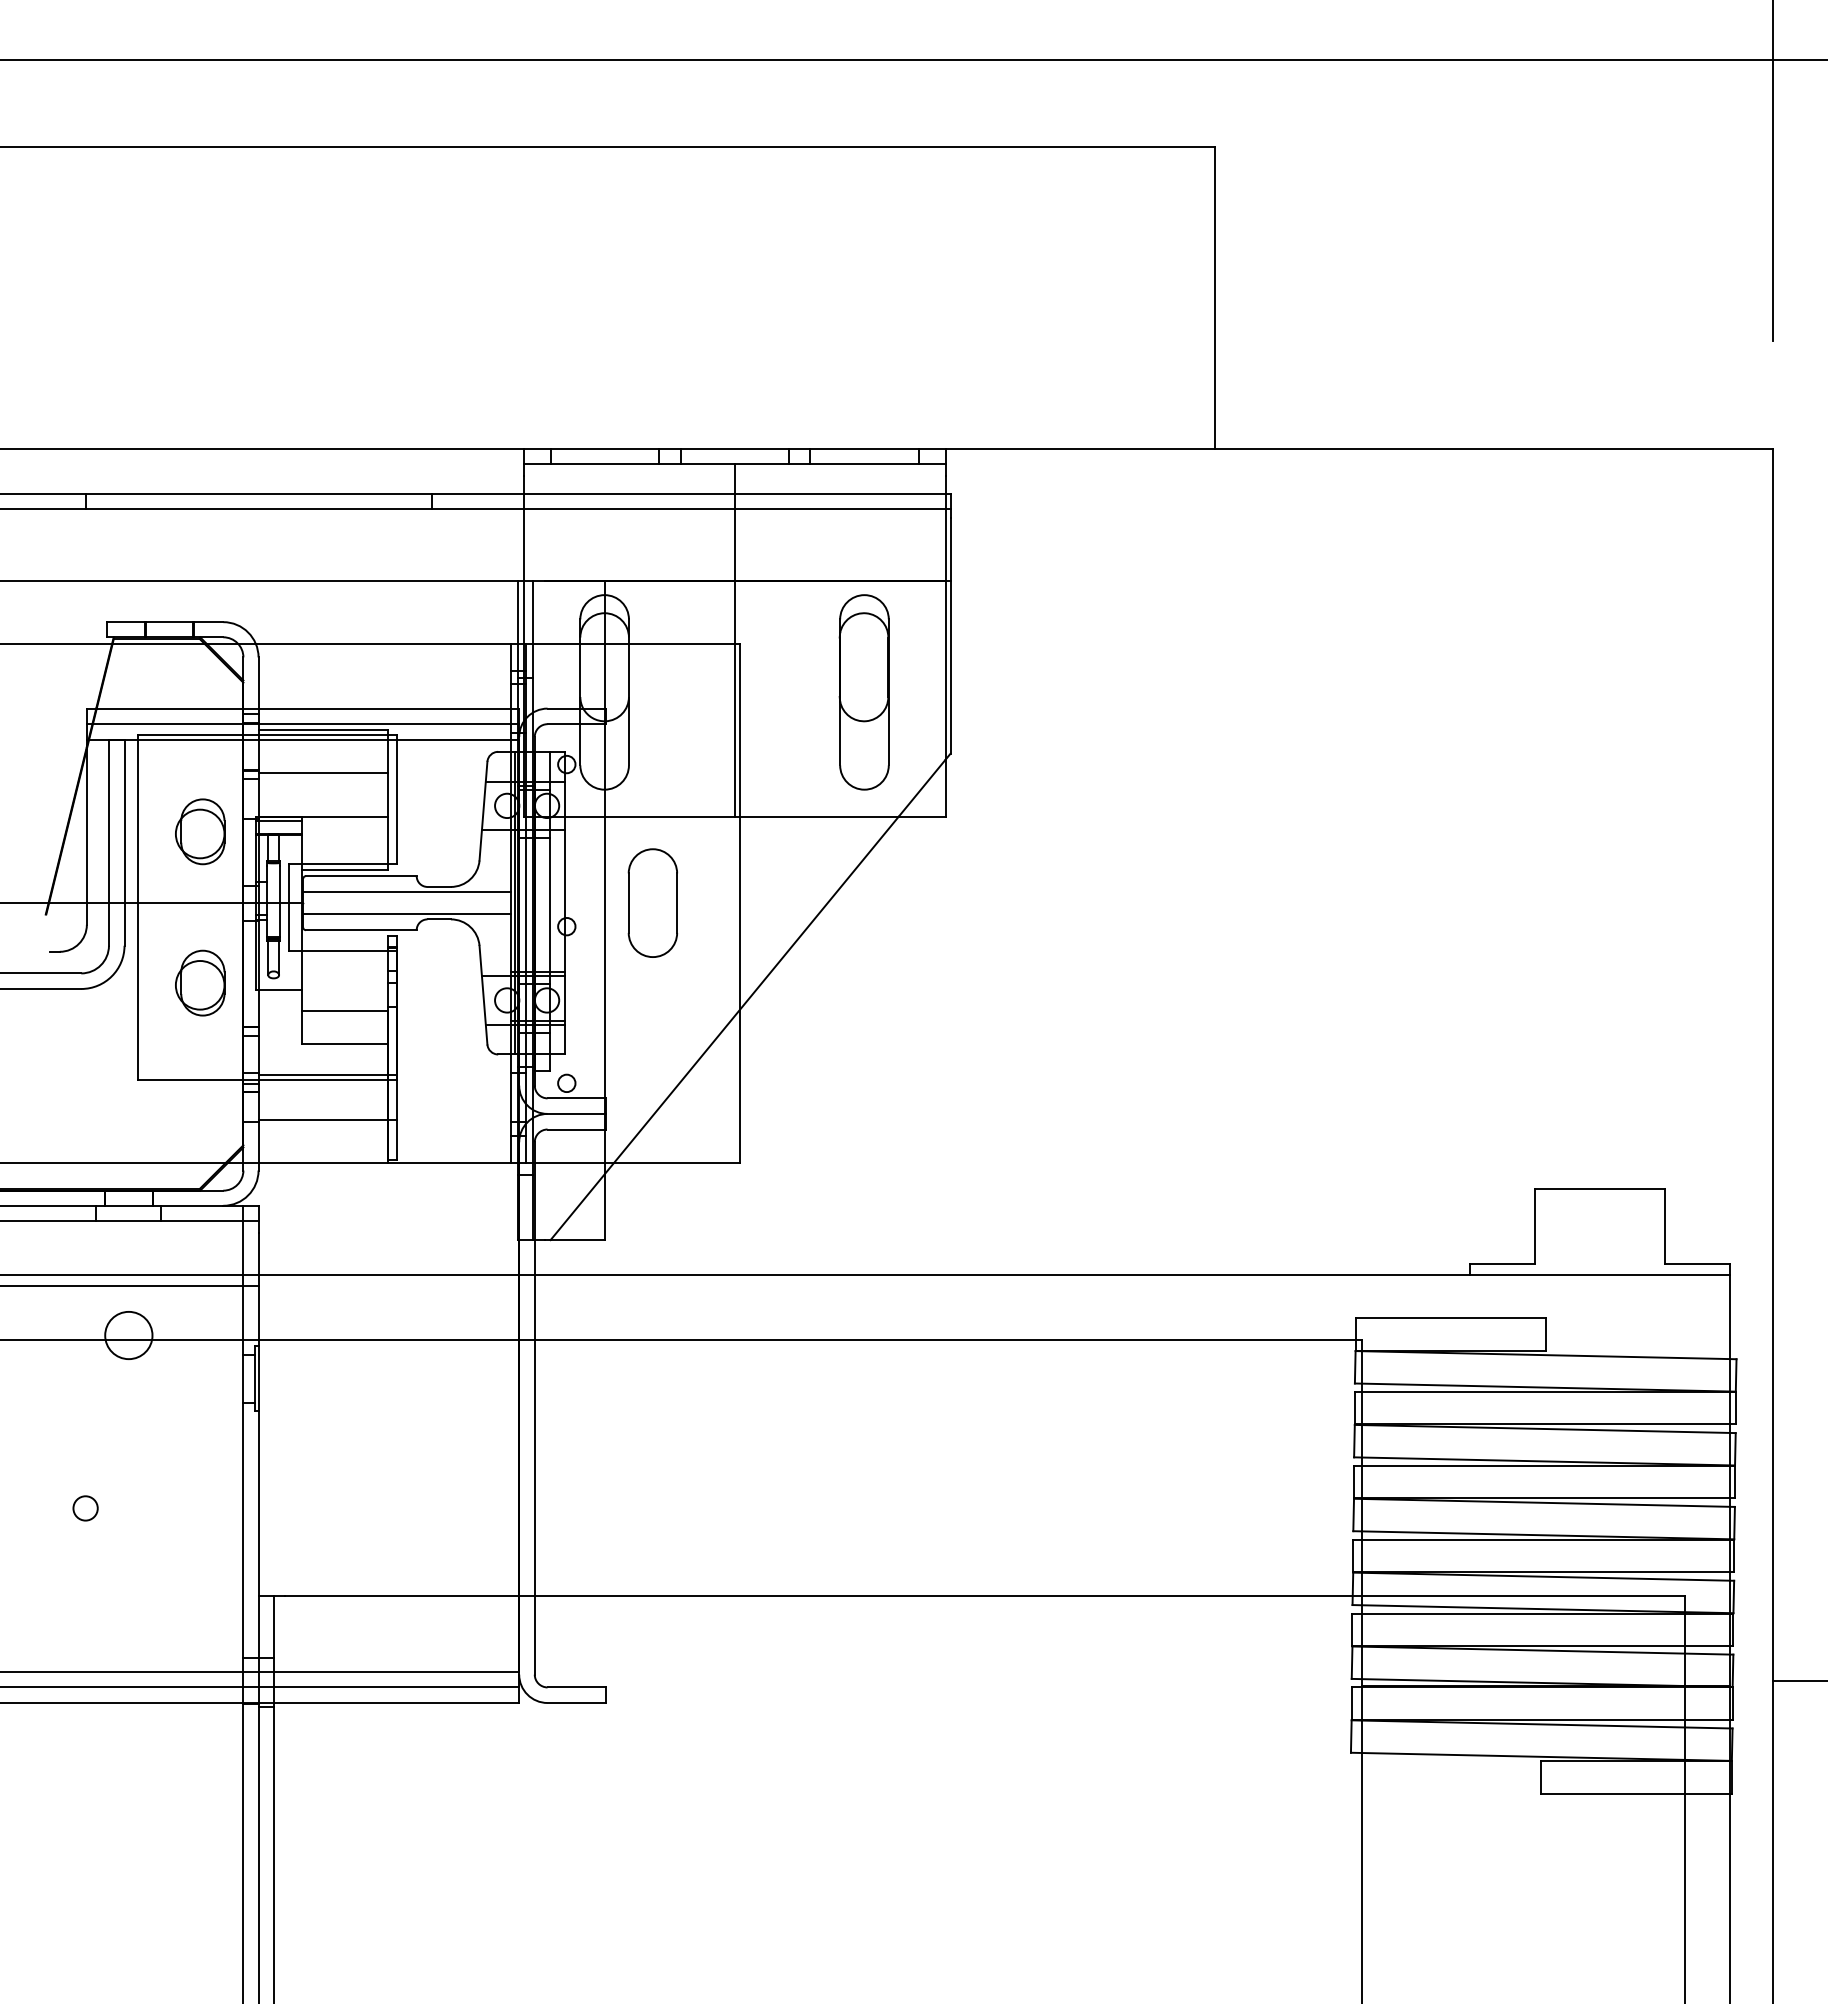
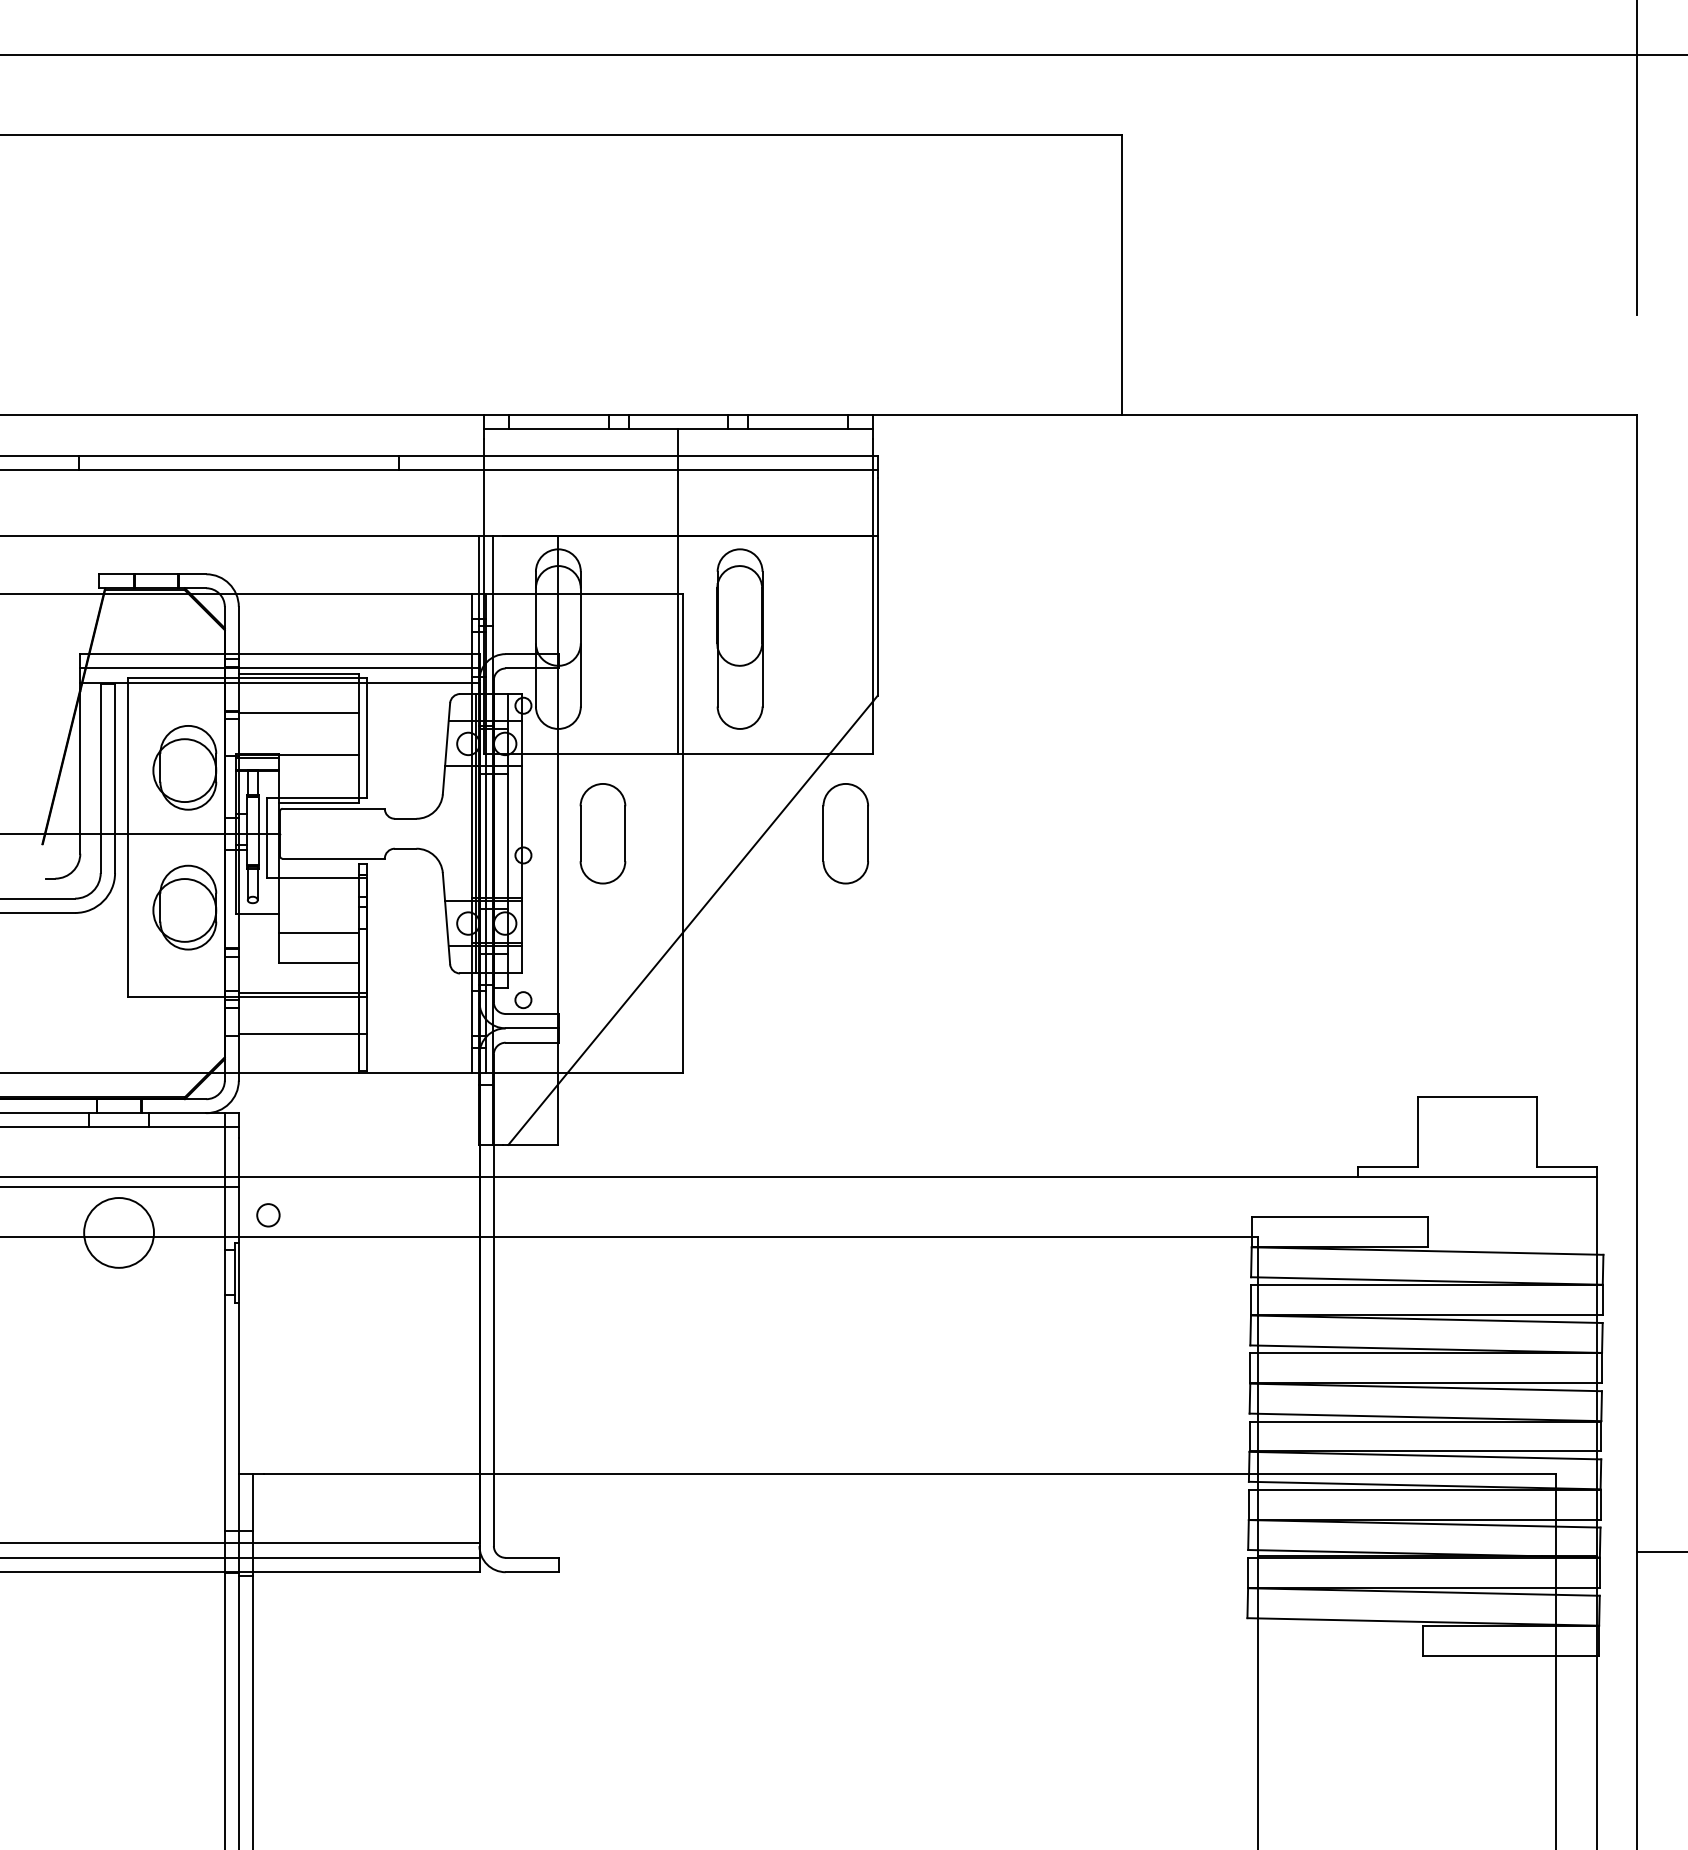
part: (863, 692) -> (739, 639), moved
part: (200, 831) -> (185, 767), size x1.4
line: (406, 892) -> (375, 823), removed
part: (915, 902) -> (845, 833), added
line: (406, 913) -> (375, 843), removed
part: (200, 982) -> (185, 906), size x1.4
circle: (128, 1335) -> (118, 1232), size x1.6
circle: (85, 1508) -> (268, 1215), moved

